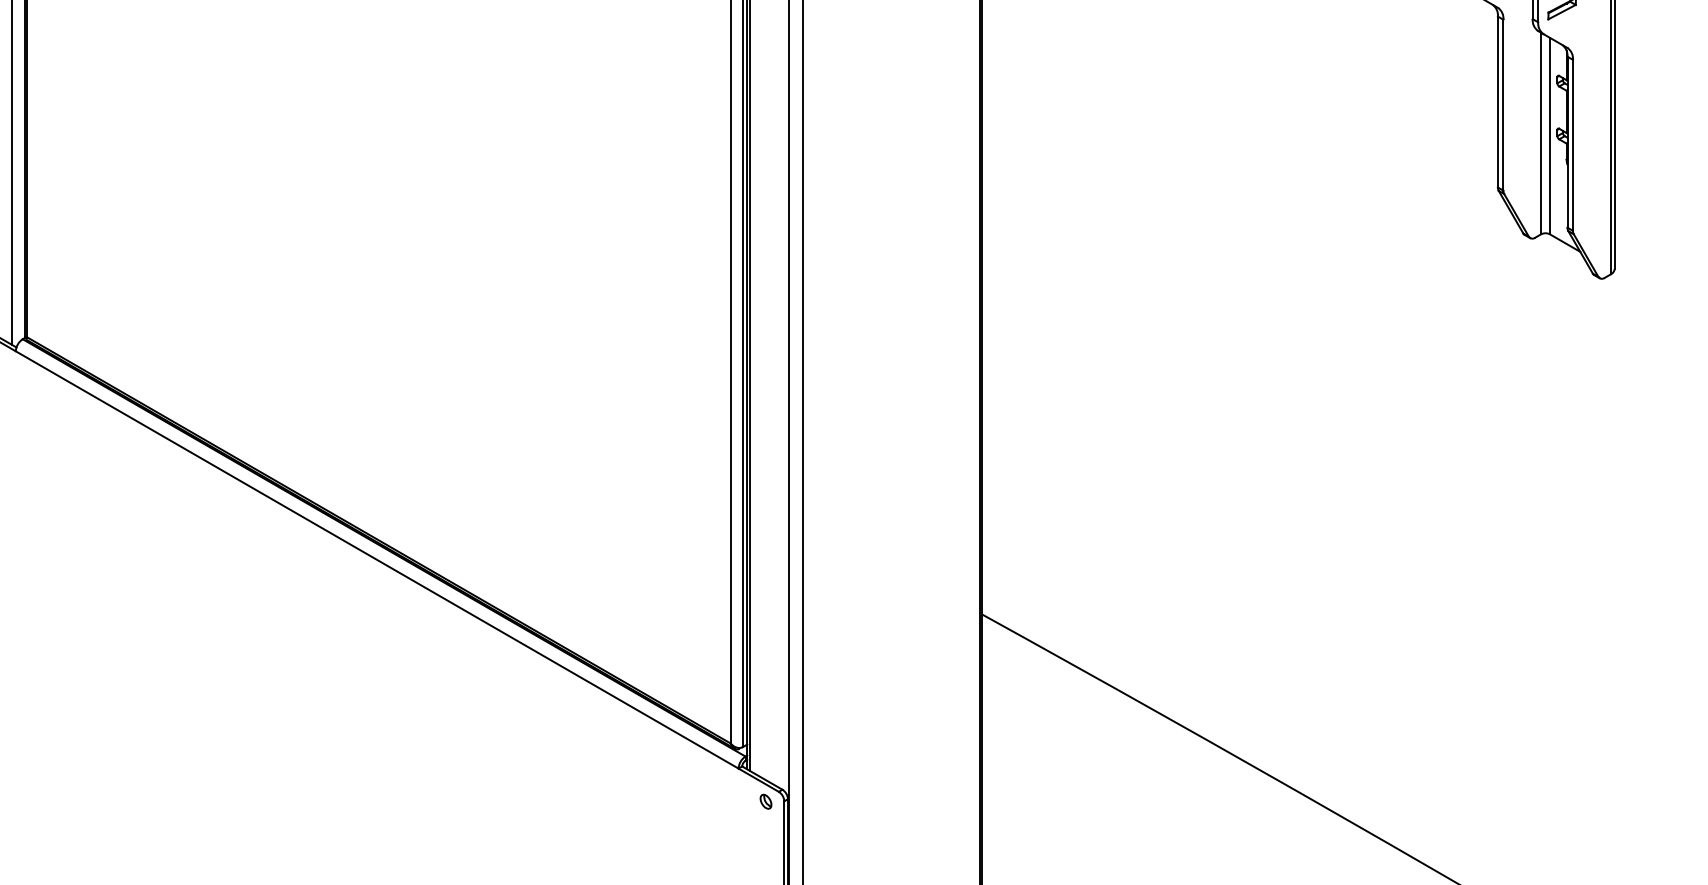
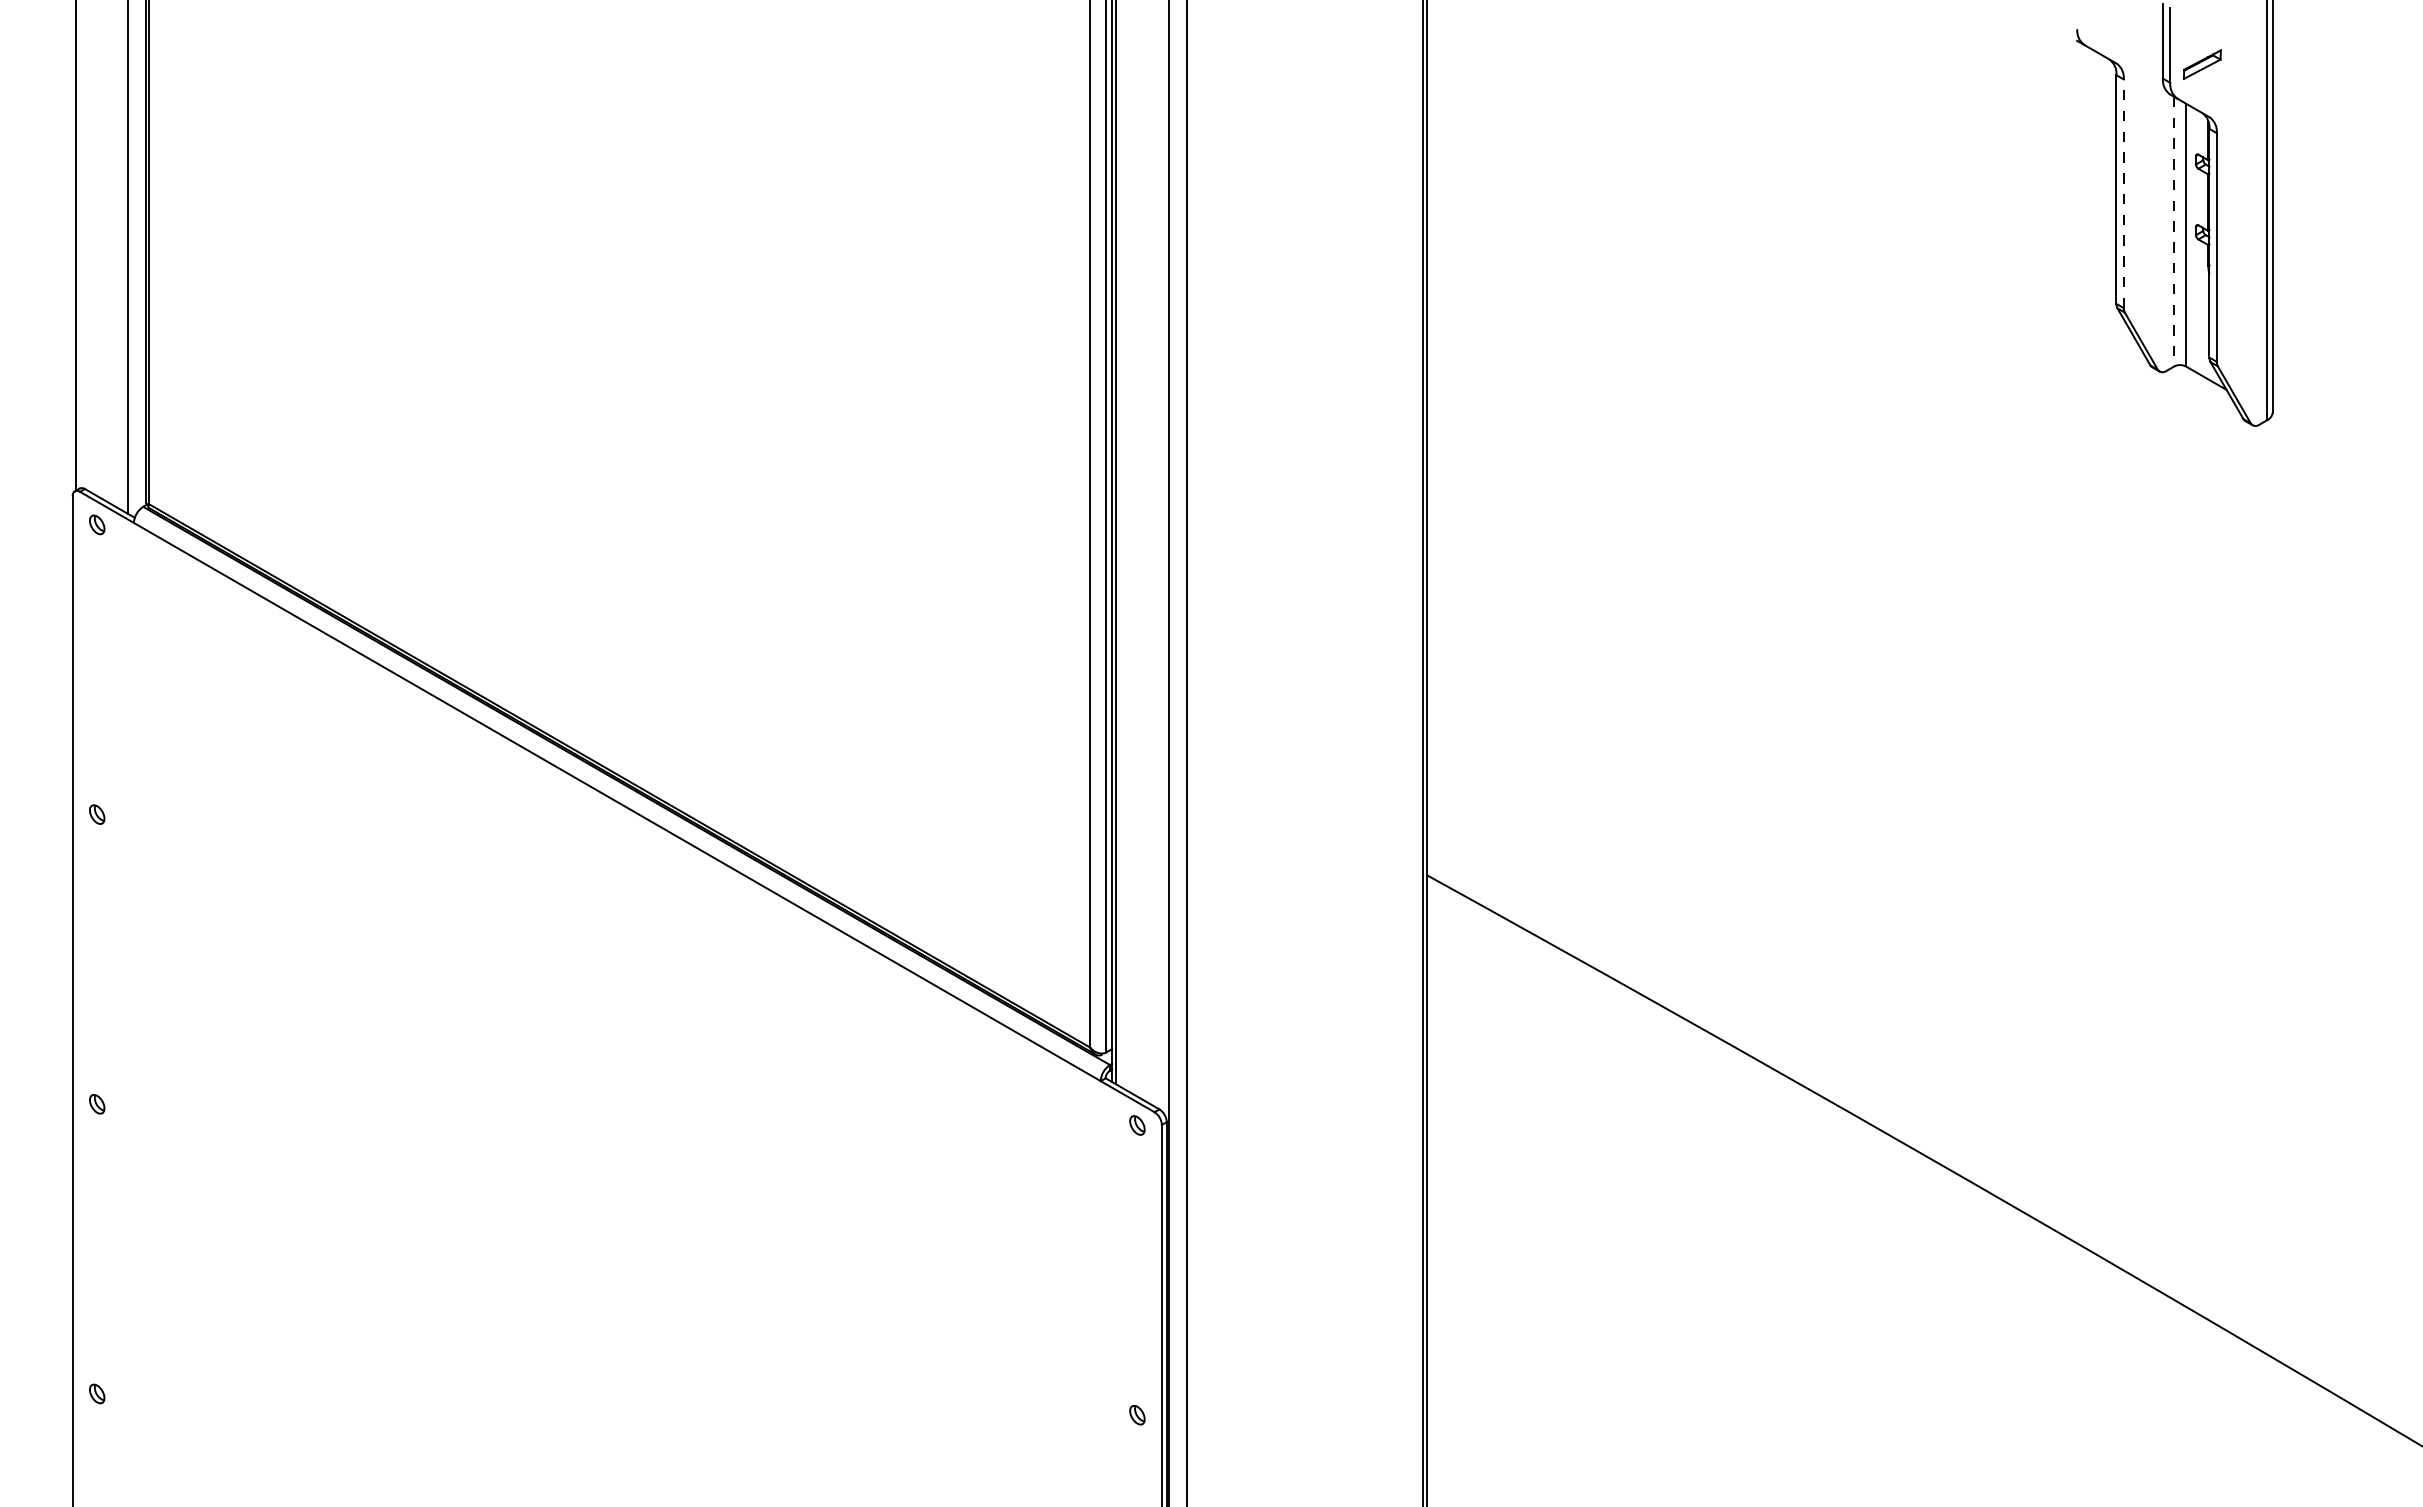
line: (1503, 105) -> (2123, 193), solid -> dashed
line: (1541, 133) -> (2174, 231), solid -> dashed

